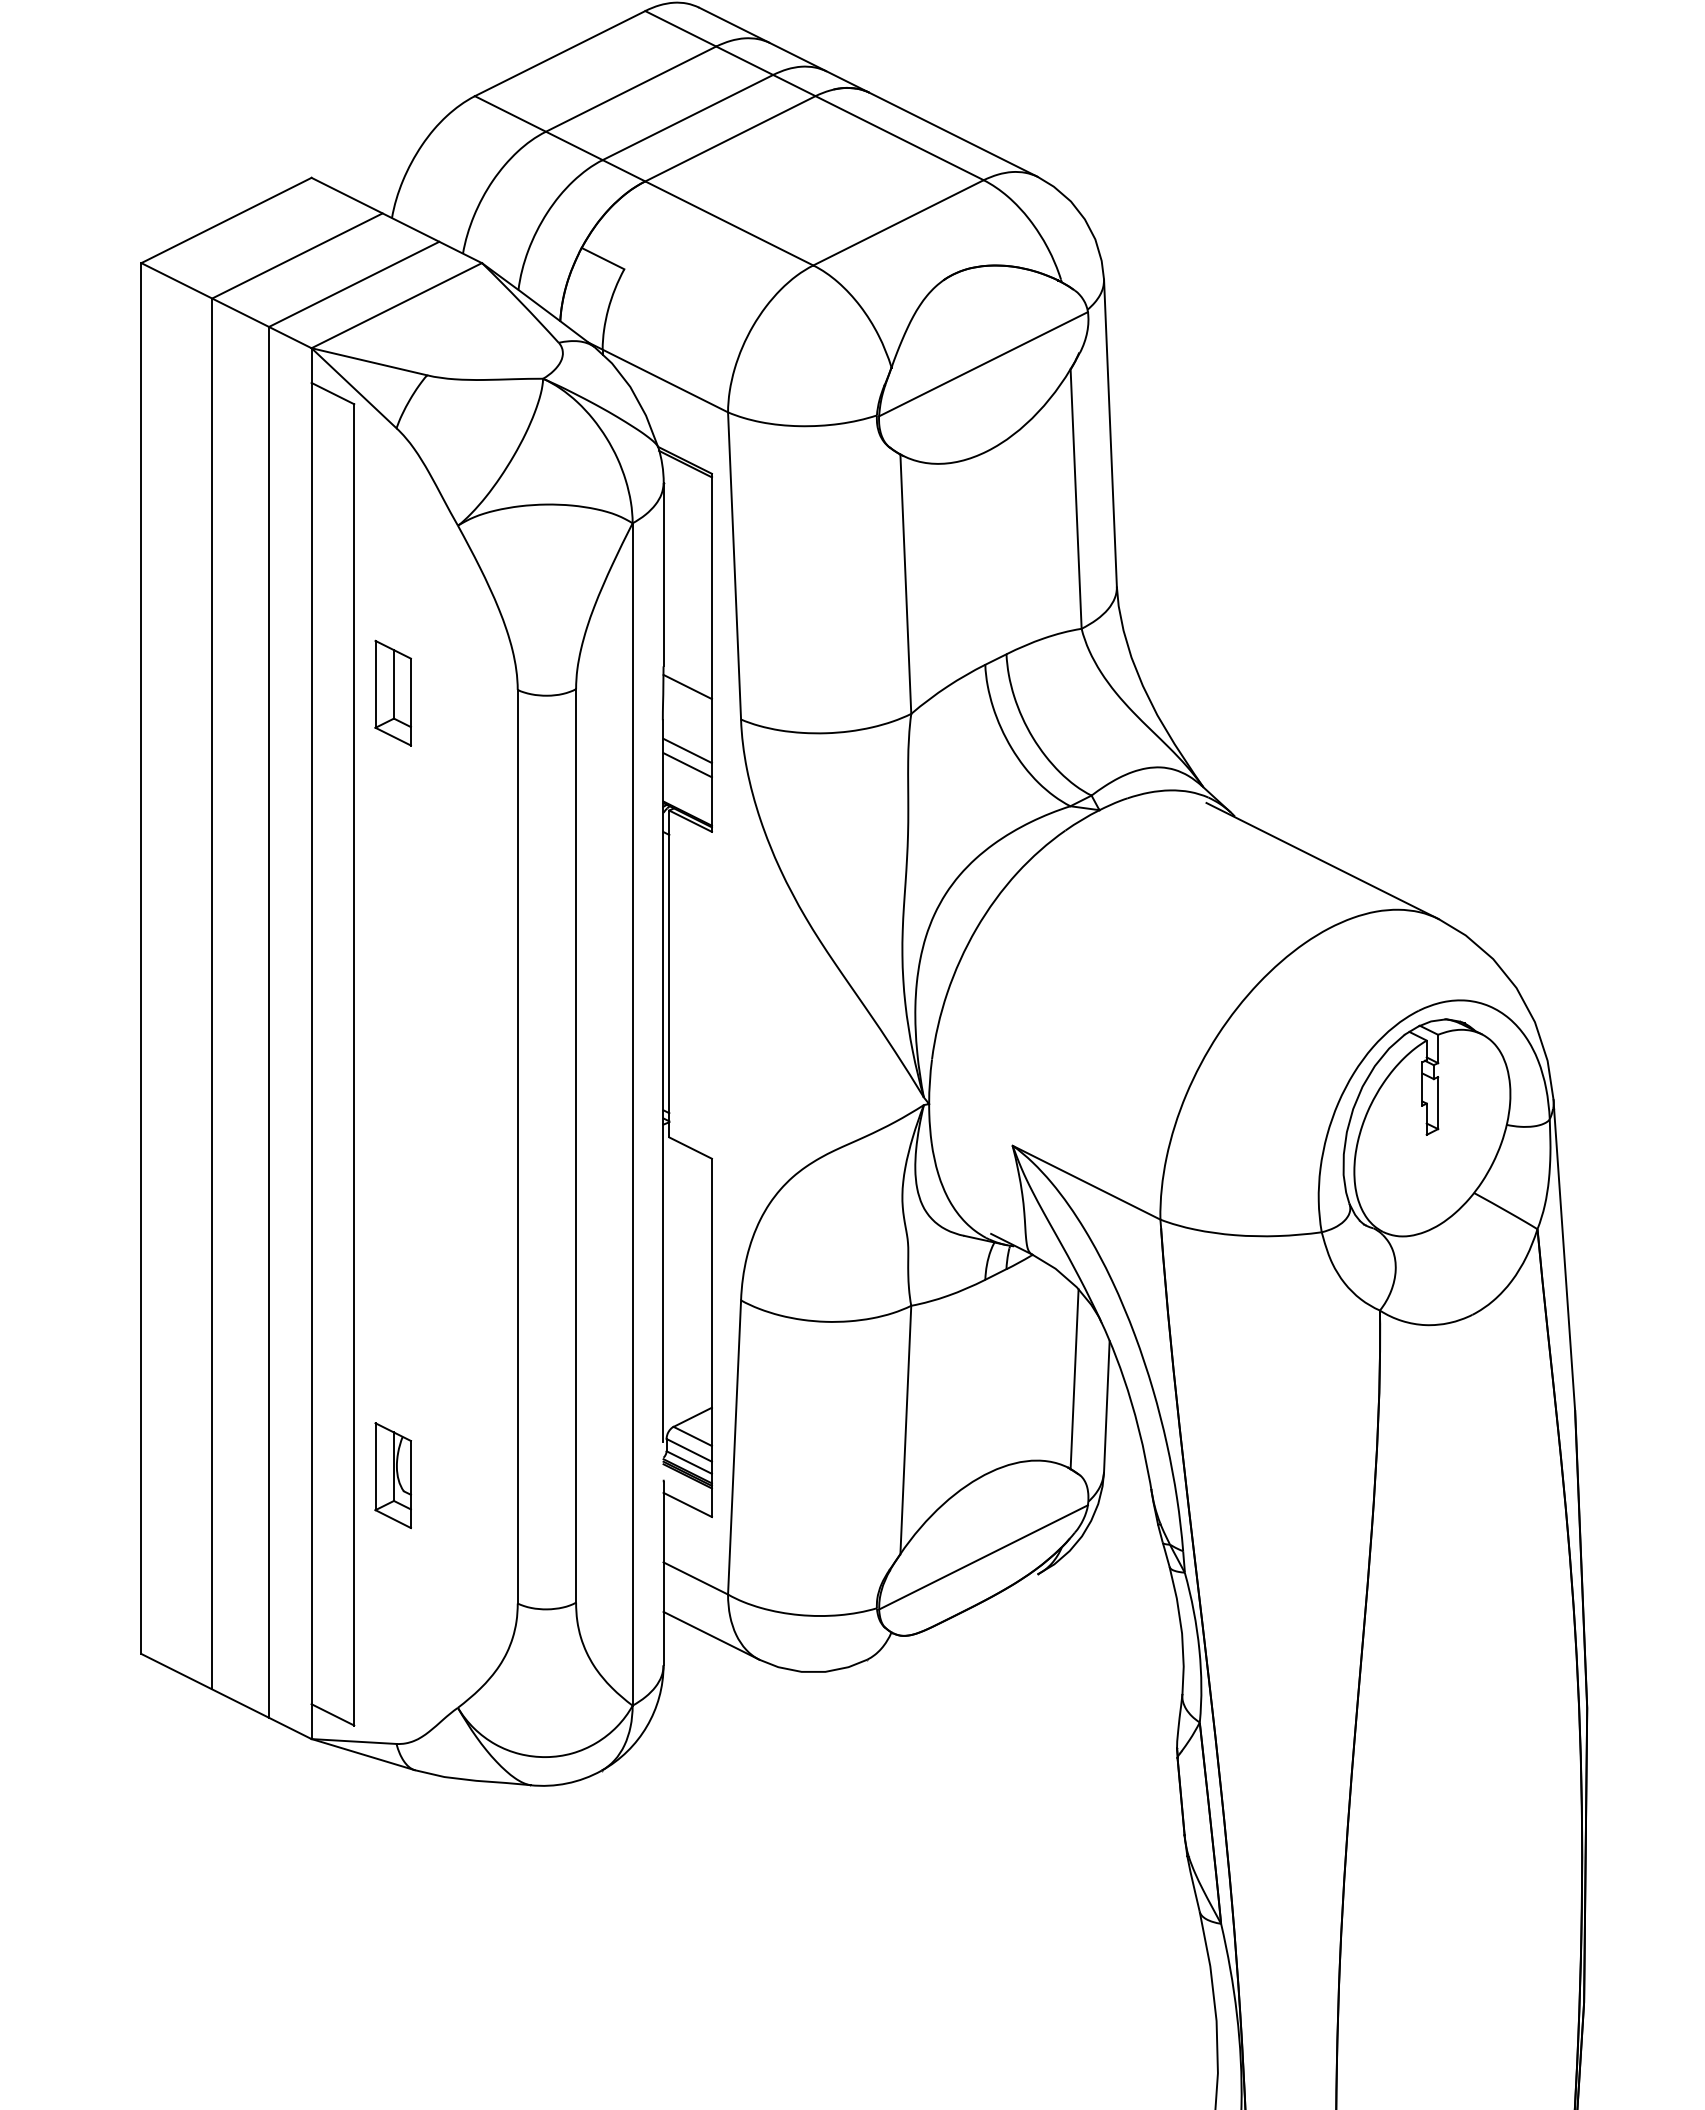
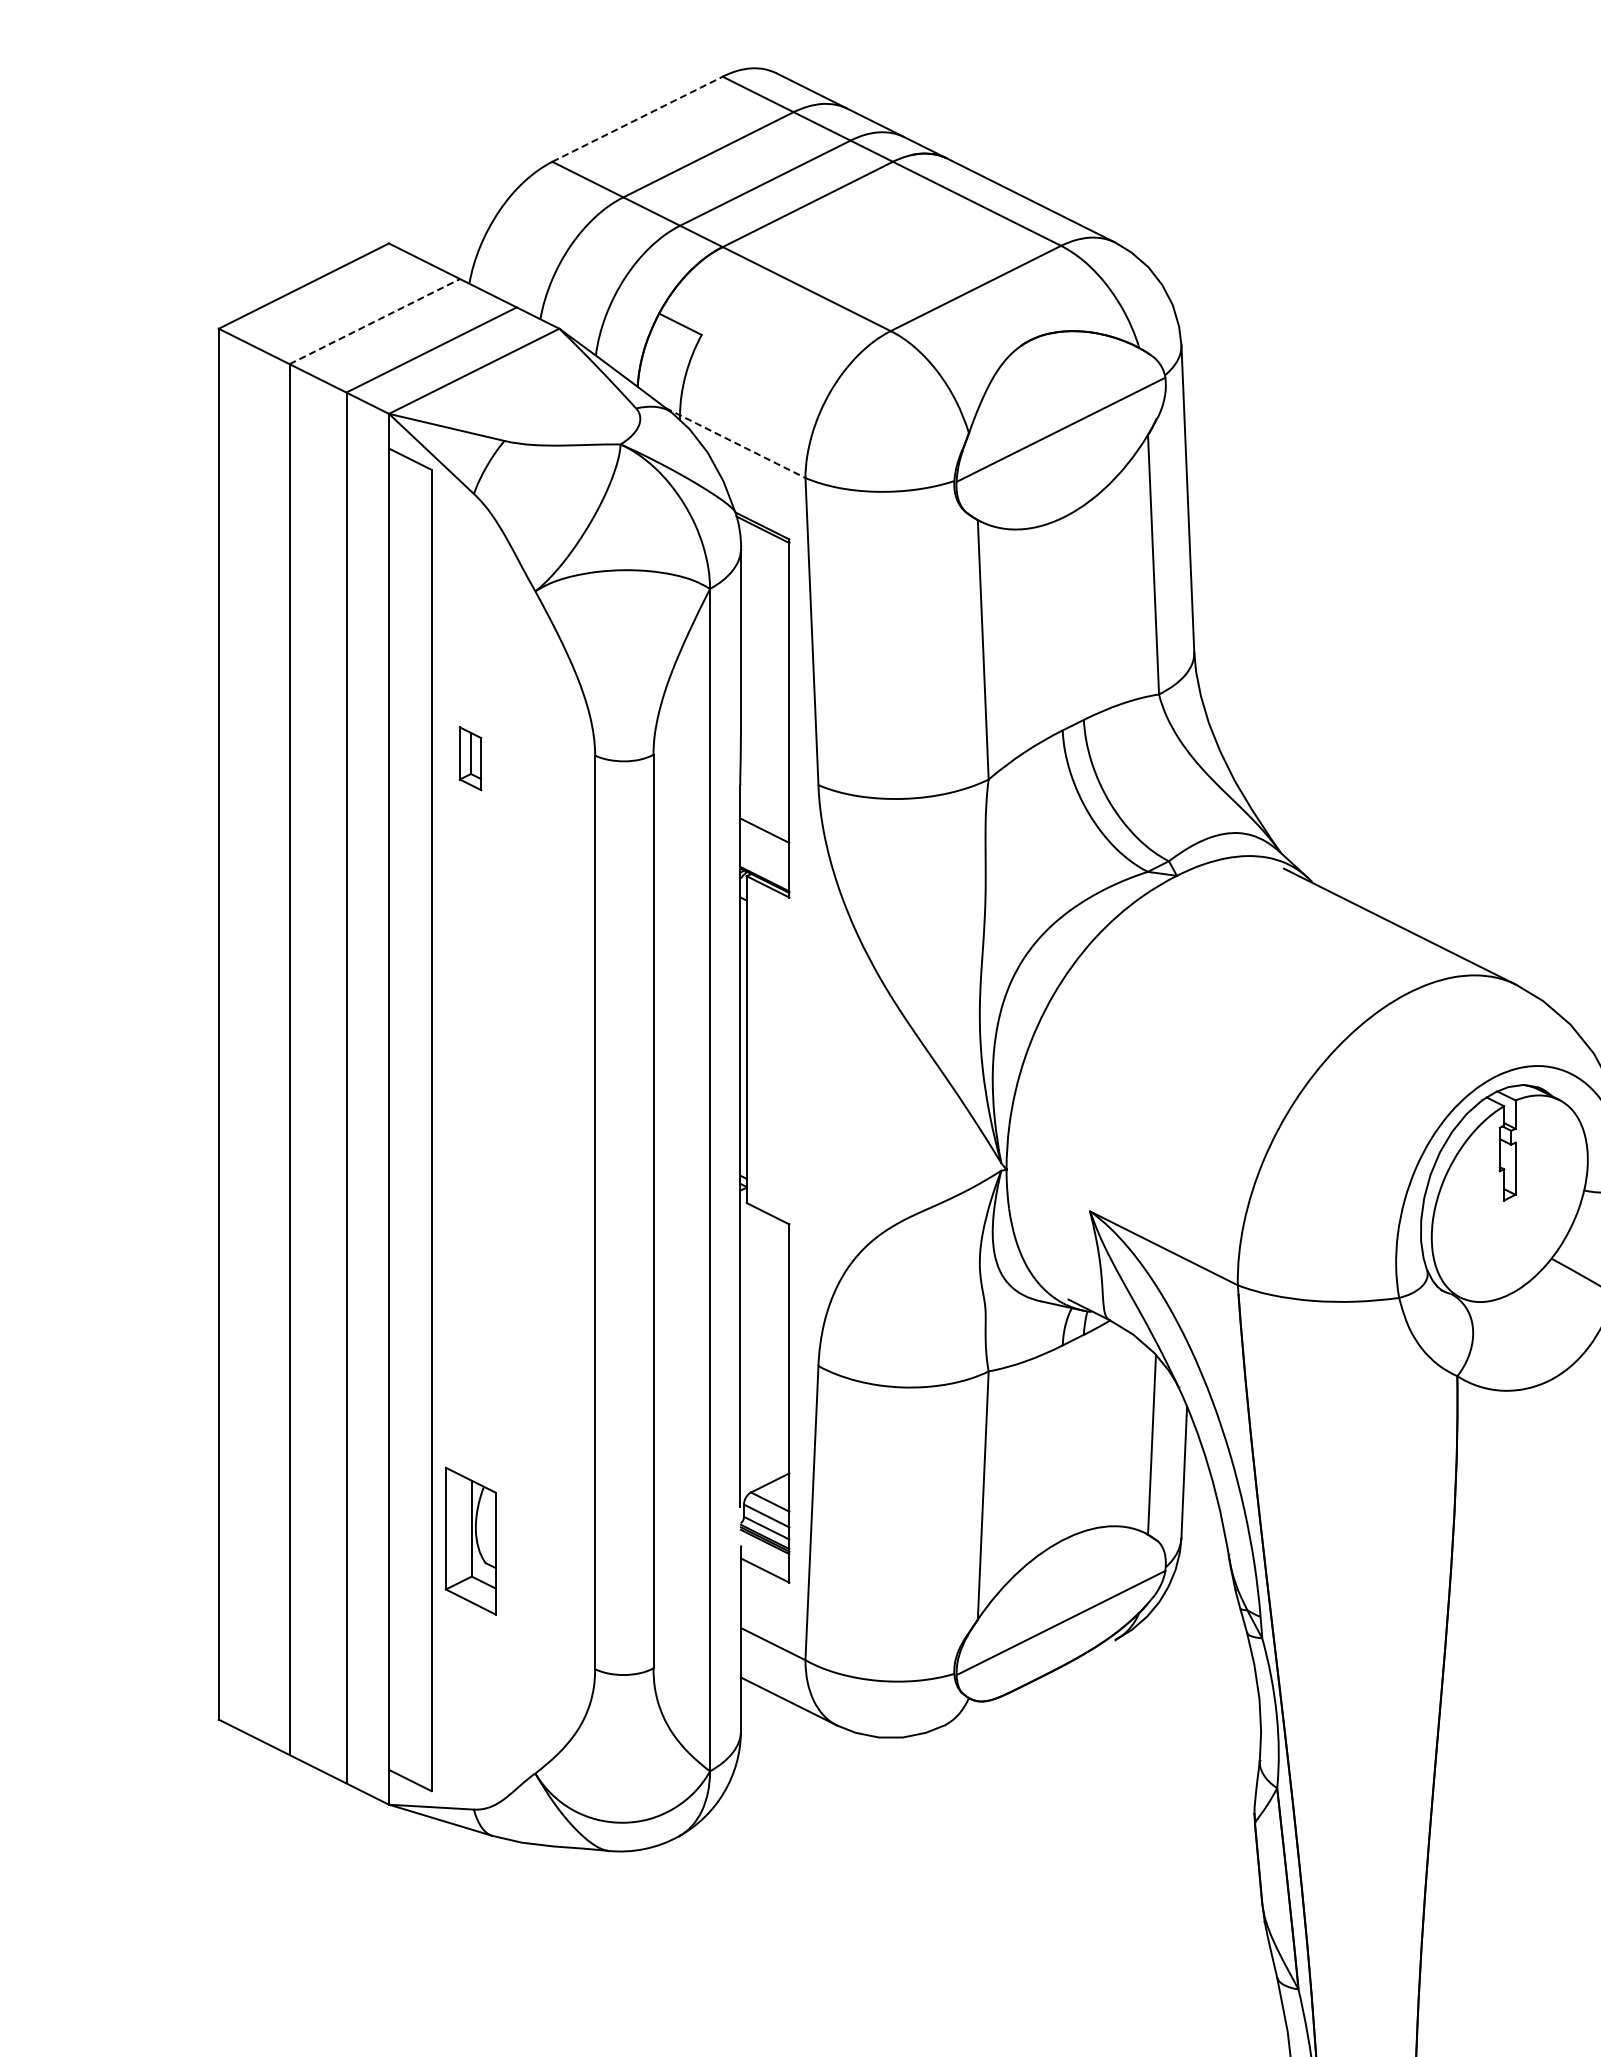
line: (560, 53) -> (637, 119), solid -> dashed
line: (297, 255) -> (374, 321), solid -> dashed
line: (658, 377) -> (735, 443), solid -> dashed
line: (687, 686) -> (764, 752), removed
part: (392, 692) -> (469, 758), size x0.6
line: (687, 750) -> (764, 816), removed
part: (392, 1475) -> (469, 1541), size x1.4

